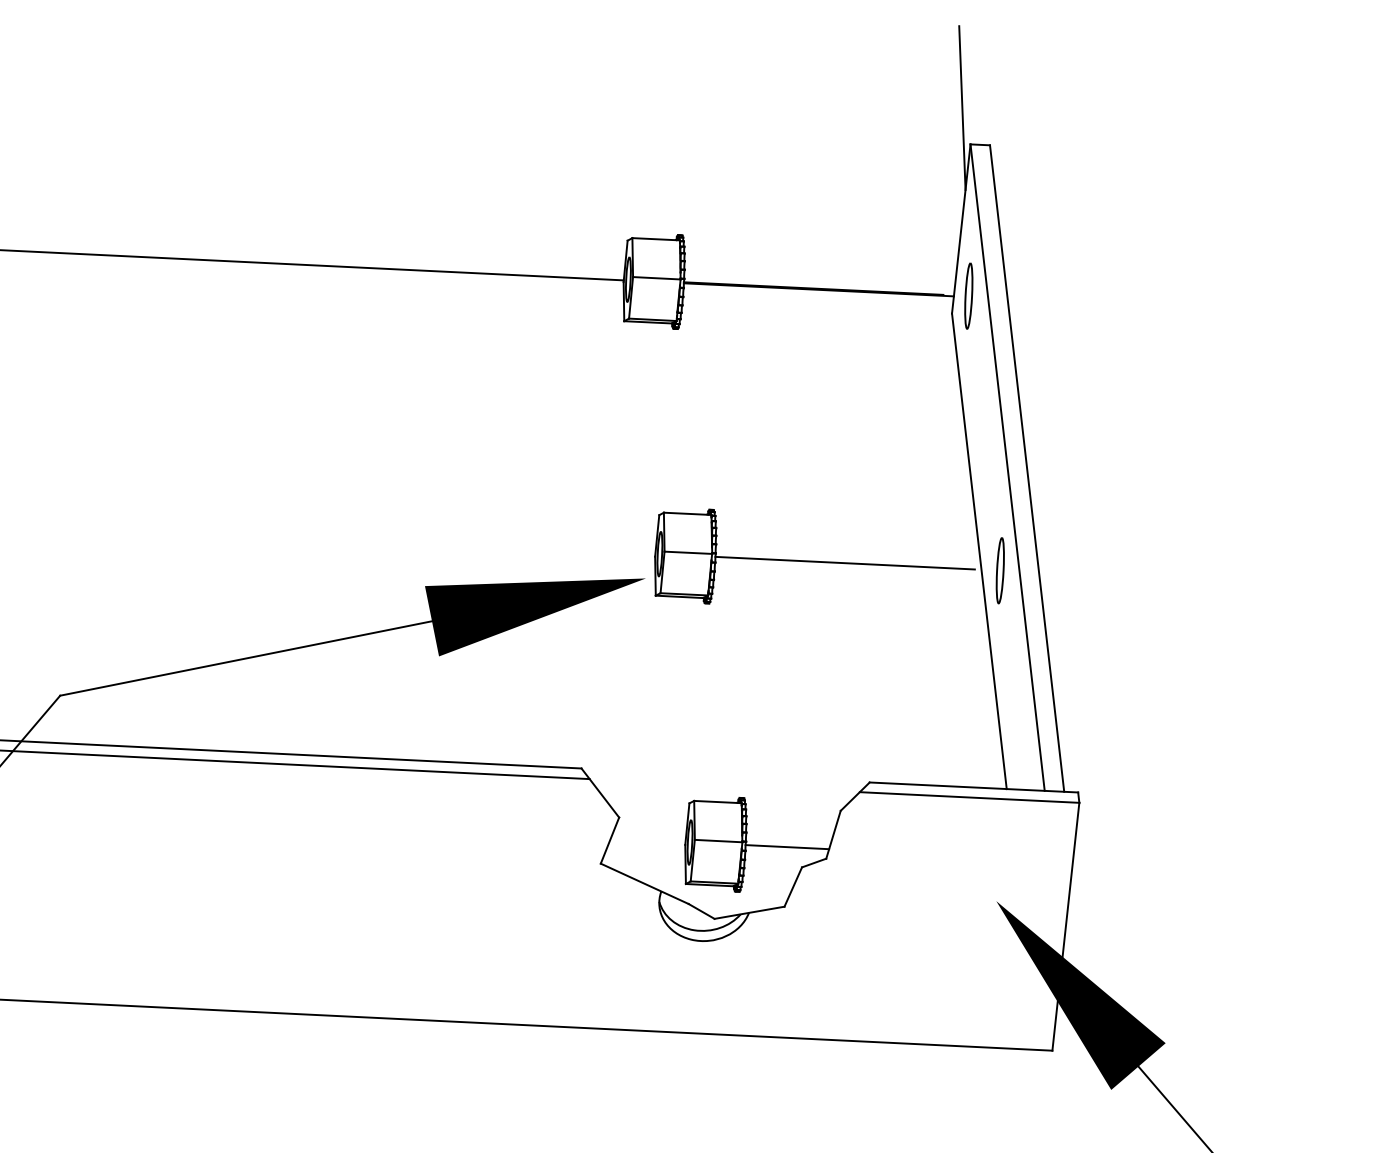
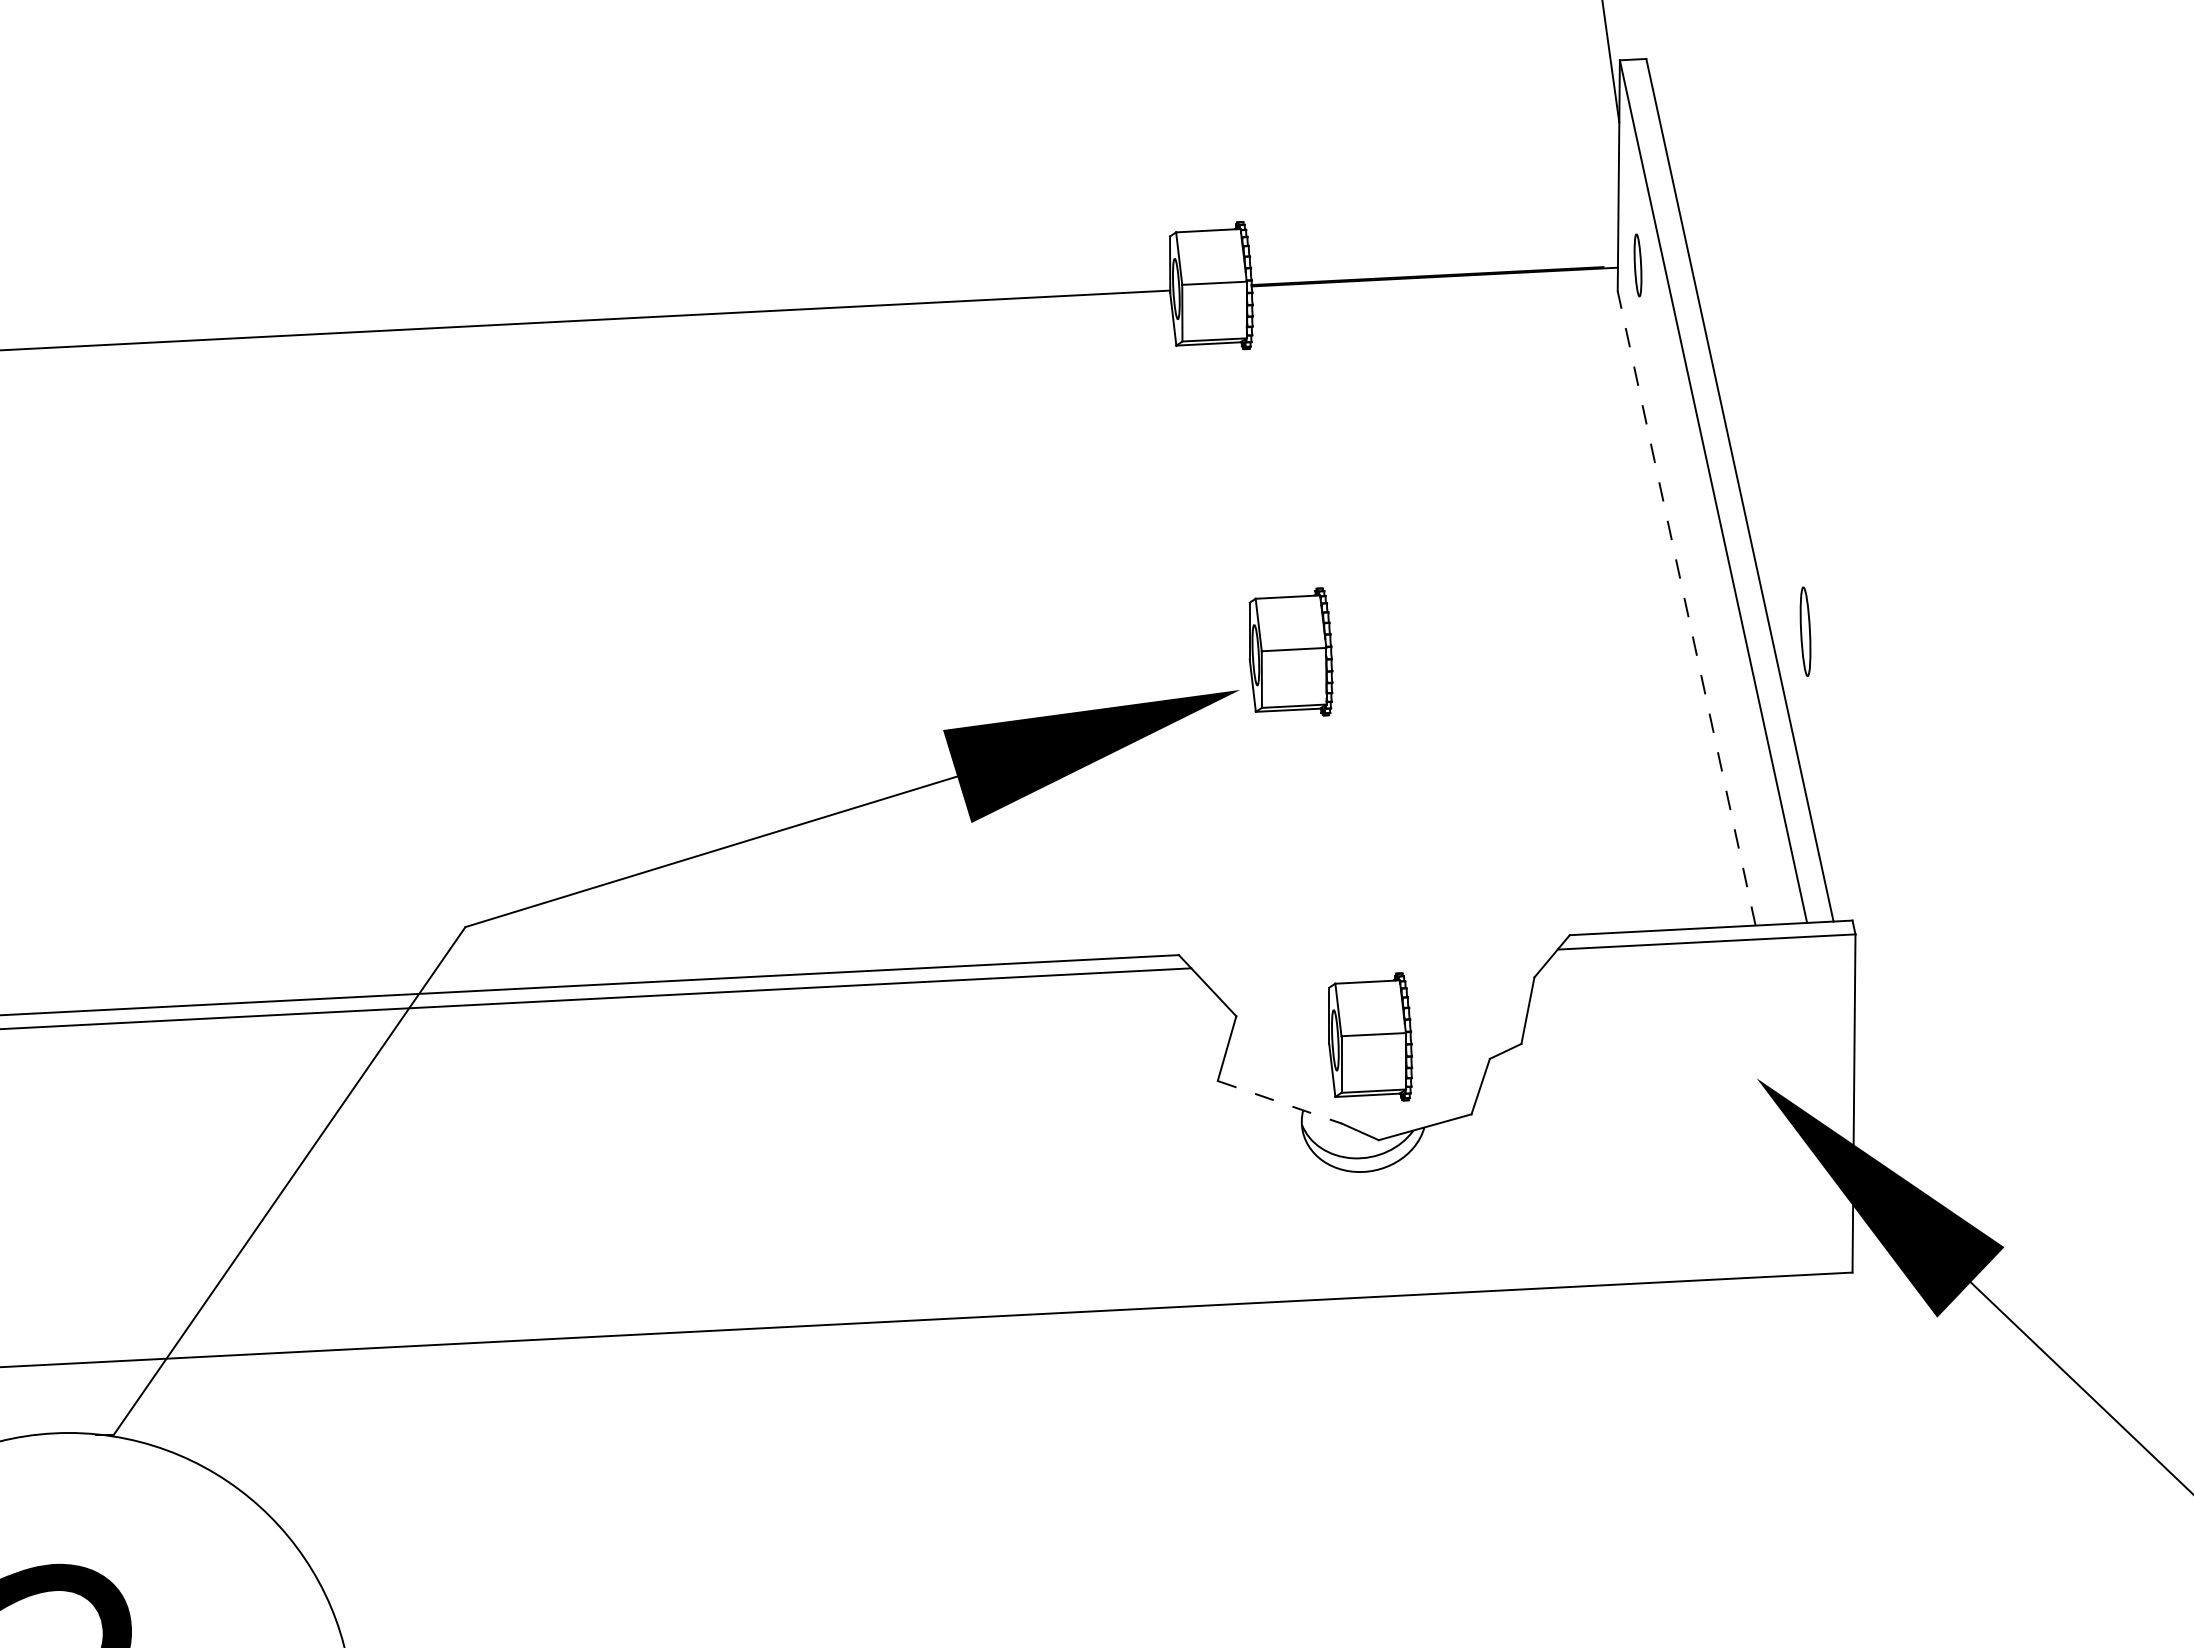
part: (968, 296) -> (1637, 265), size x0.7
line: (979, 551) -> (1686, 608), solid -> dashed
line: (845, 563) -> (1507, 642), removed
part: (1000, 570) -> (1805, 631), moved
line: (787, 847) -> (1467, 1033), removed
line: (644, 883) -> (1279, 1102), solid -> dashed

